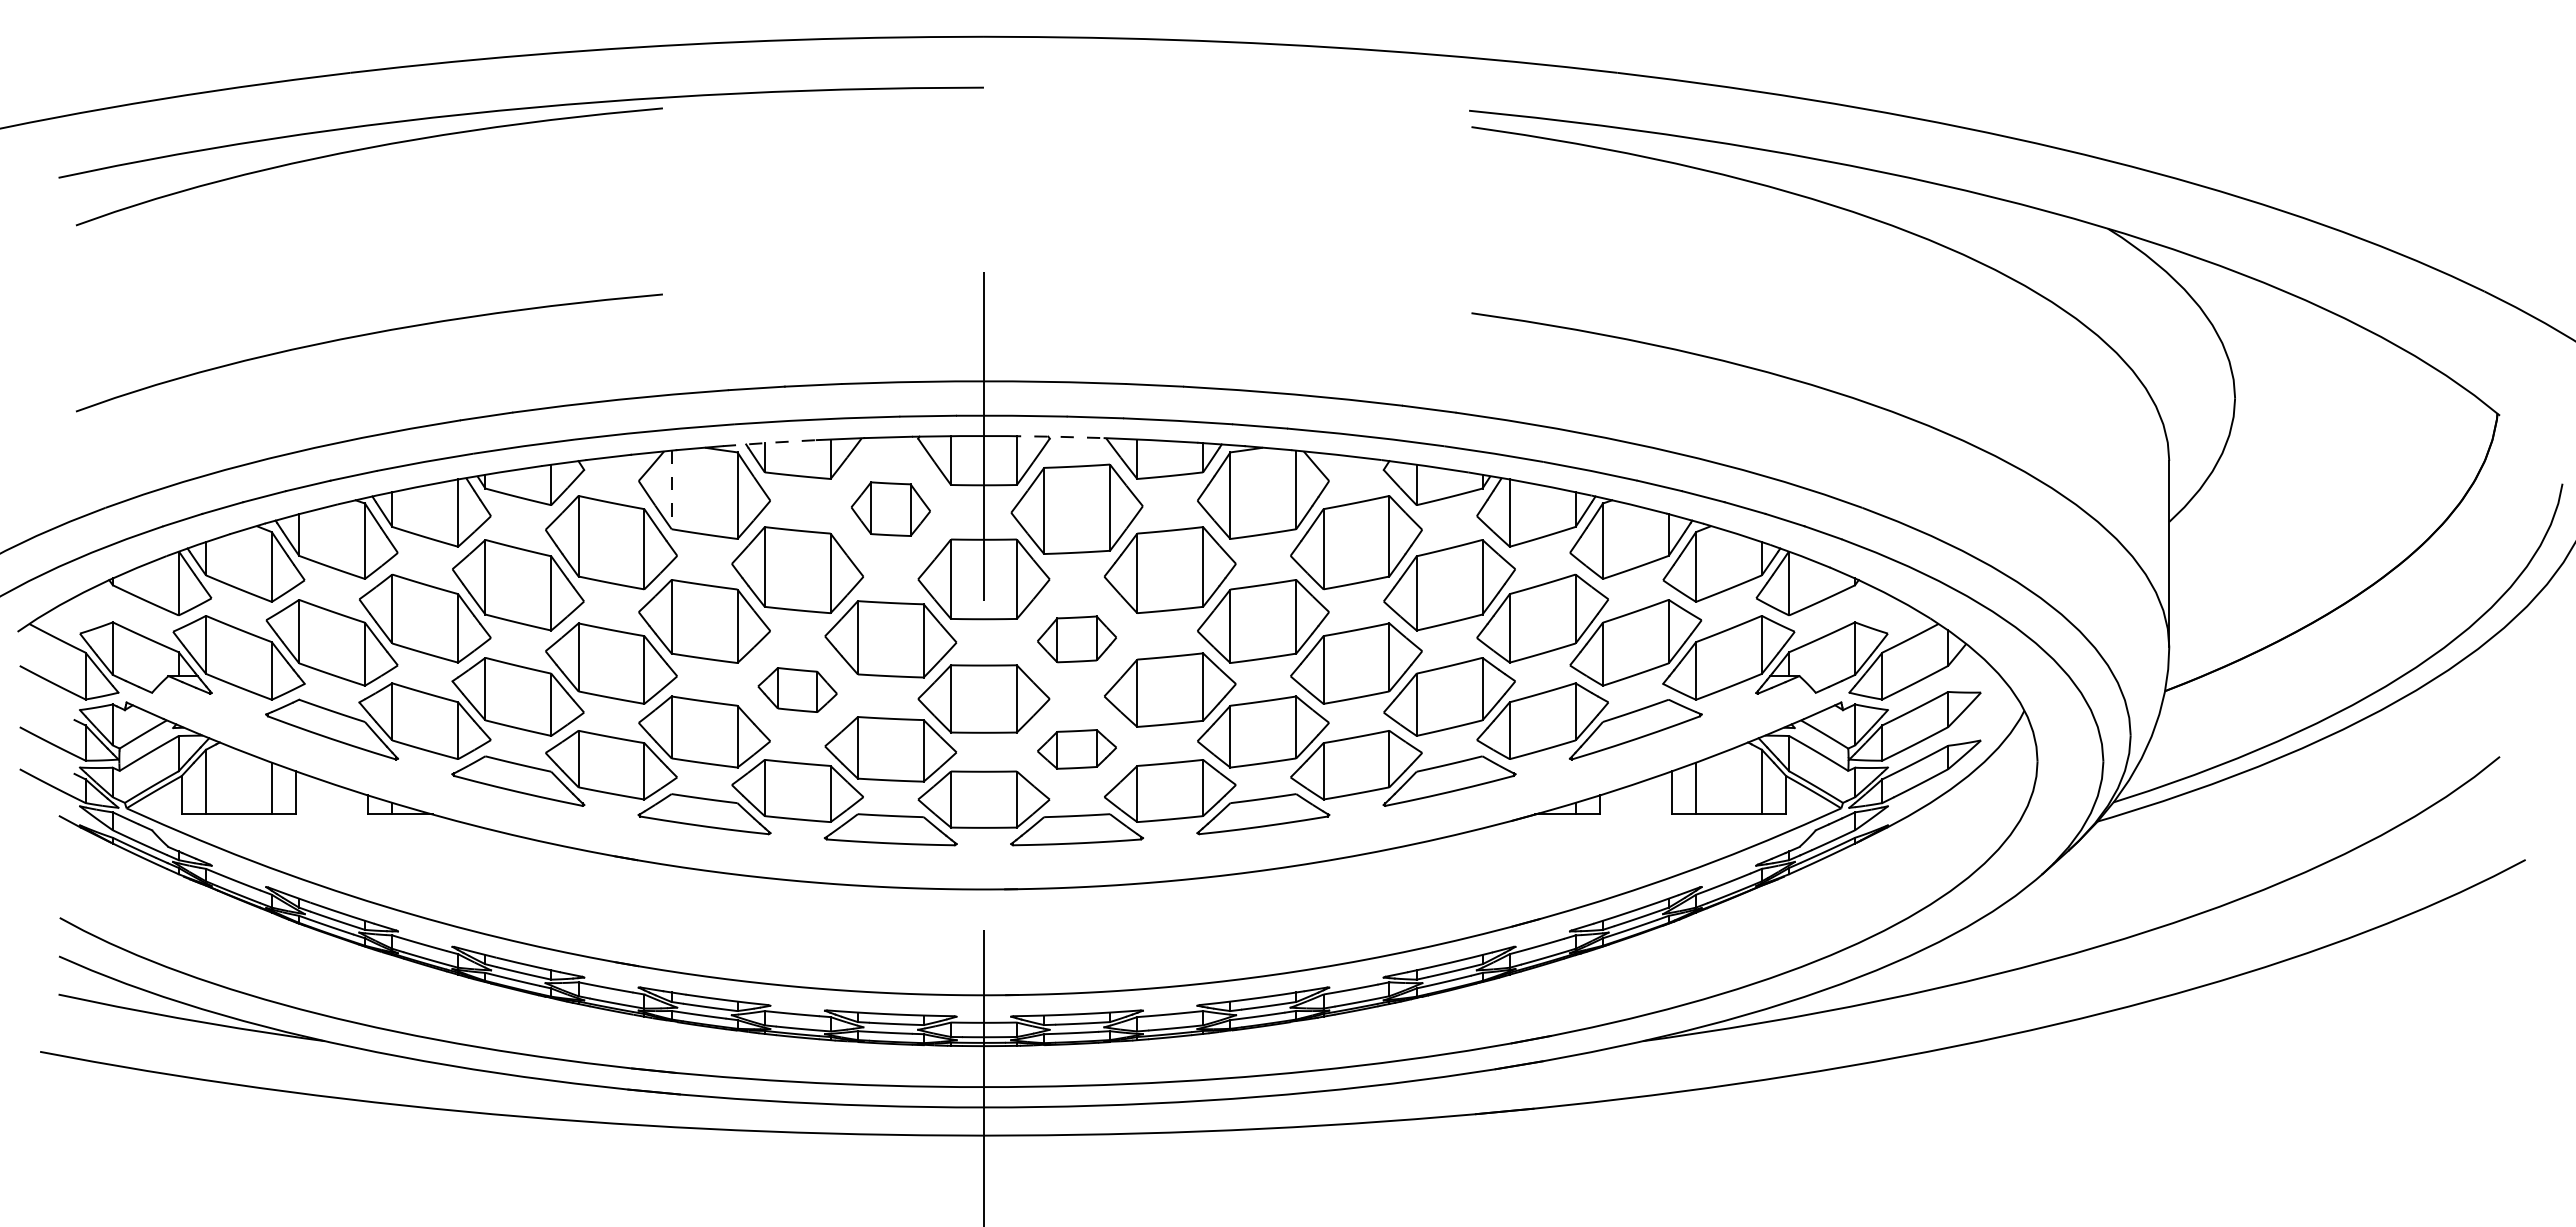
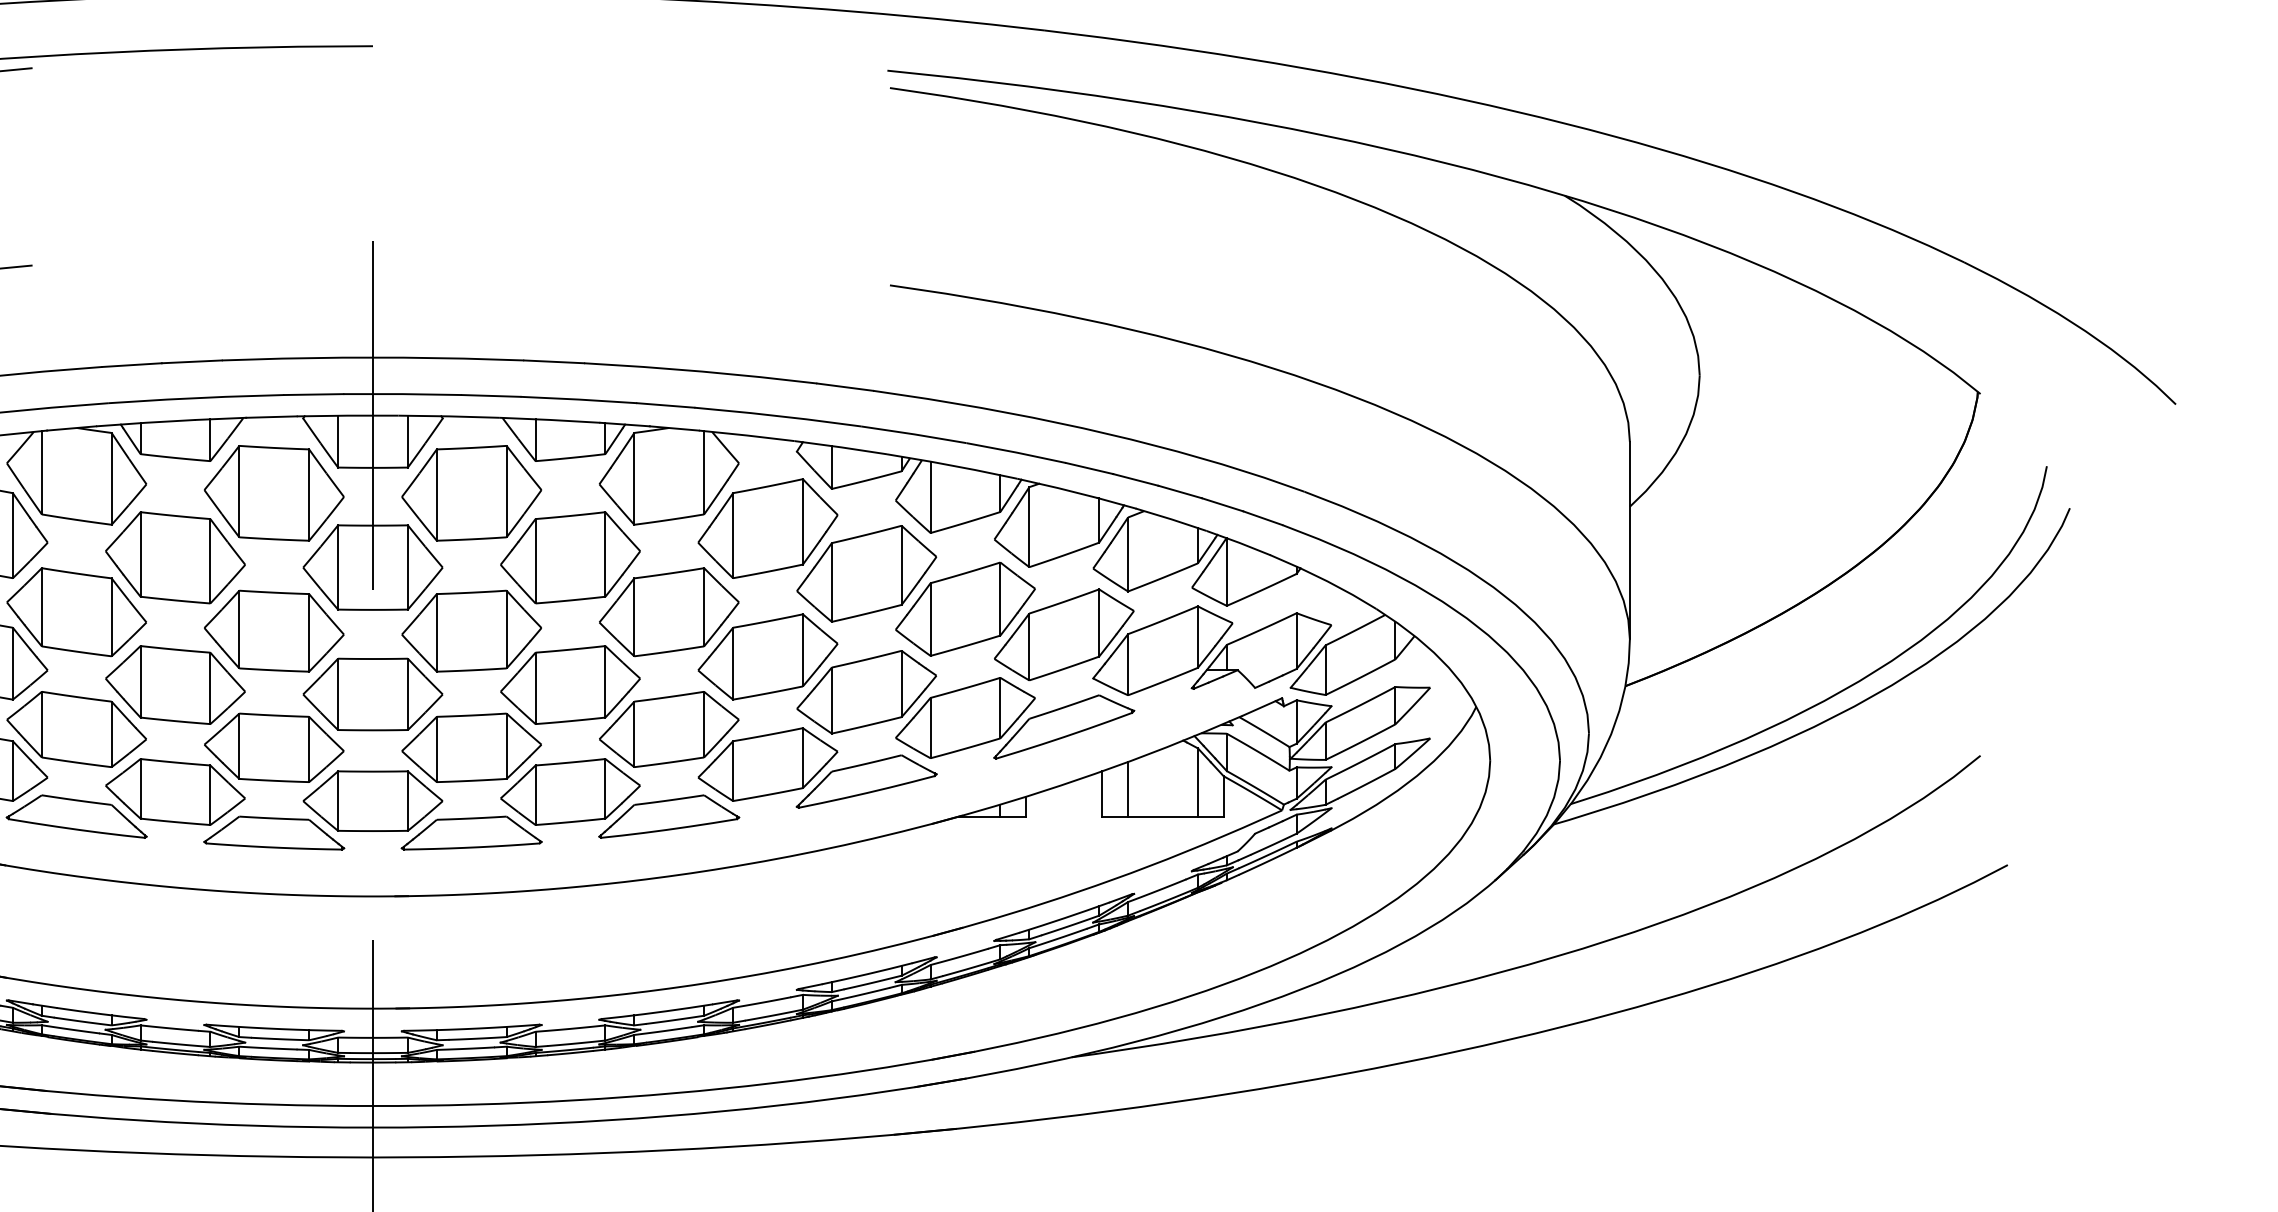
line: (1055, 436) -> (448, 416), dashed -> solid
line: (769, 442) -> (145, 422), dashed -> solid
line: (671, 490) -> (41, 473), dashed -> solid
part: (890, 508) -> (273, 492), size x1.67
part: (1076, 639) -> (471, 631), size x1.67
part: (797, 689) -> (175, 684), size x1.67
part: (1076, 749) -> (471, 748), size x1.67

